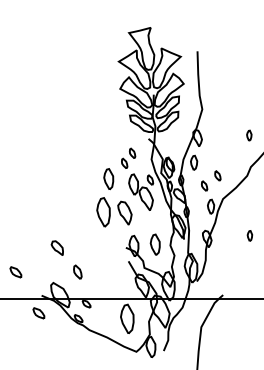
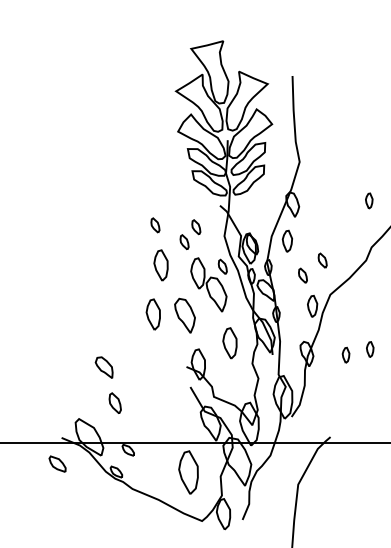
part: (104, 151) -> (154, 224), added
part: (103, 212) -> (153, 314), size x0.71
part: (233, 239) -> (345, 354), added
part: (154, 244) -> (228, 342), moved
part: (56, 247) -> (102, 366), moved
part: (15, 272) -> (22, 403), removed

